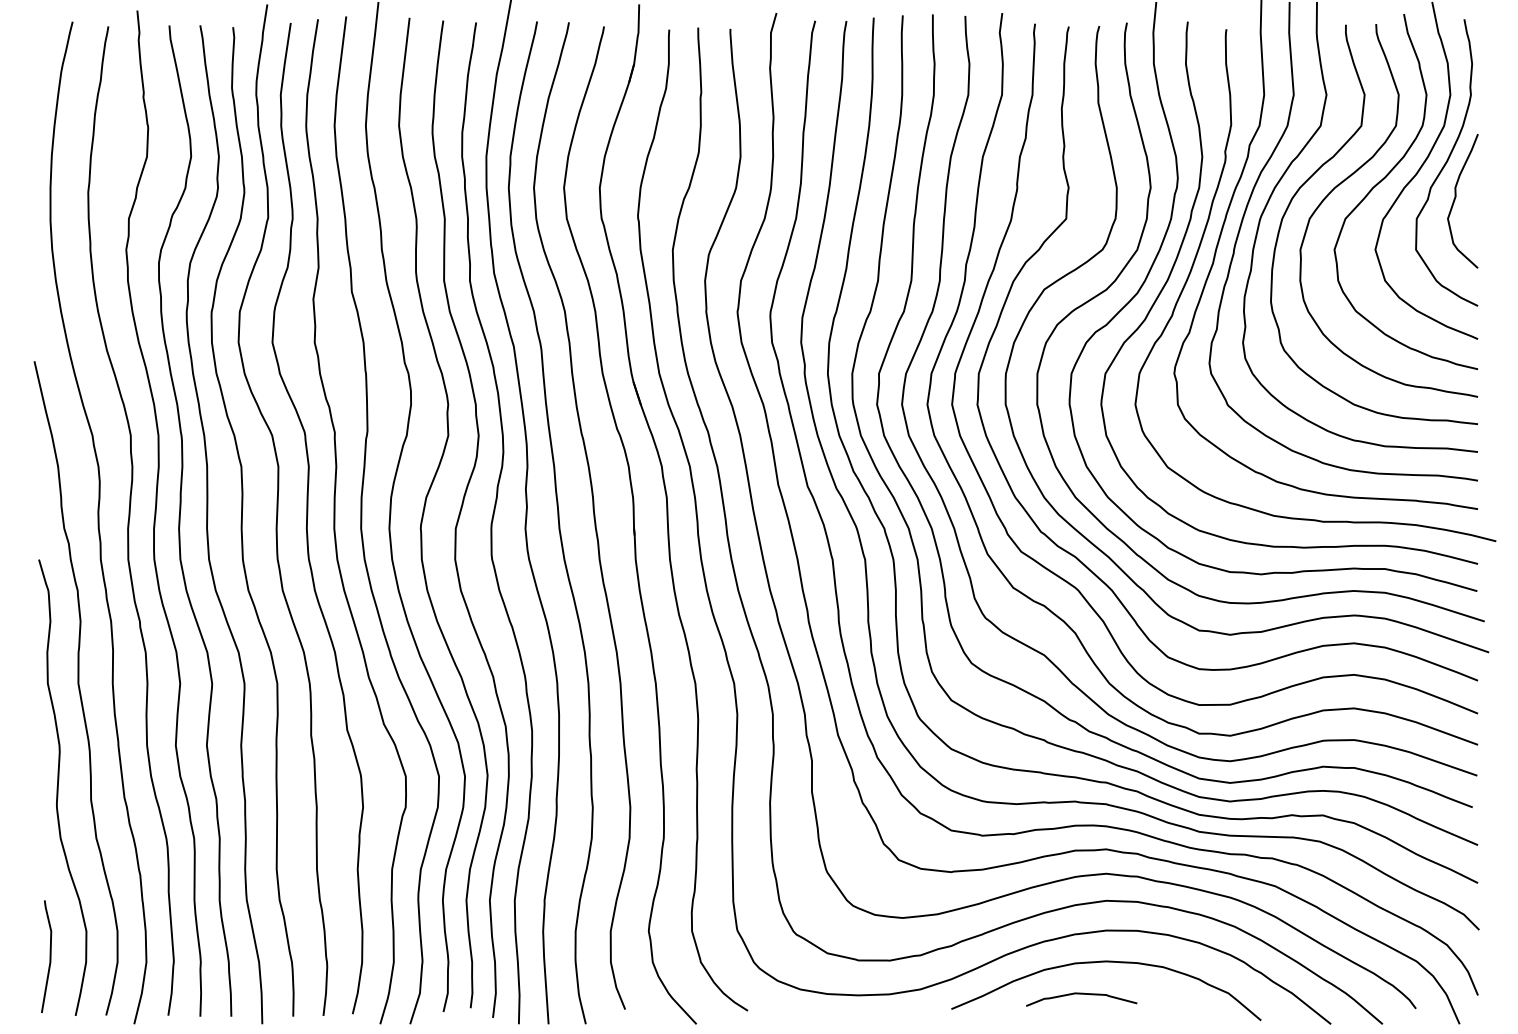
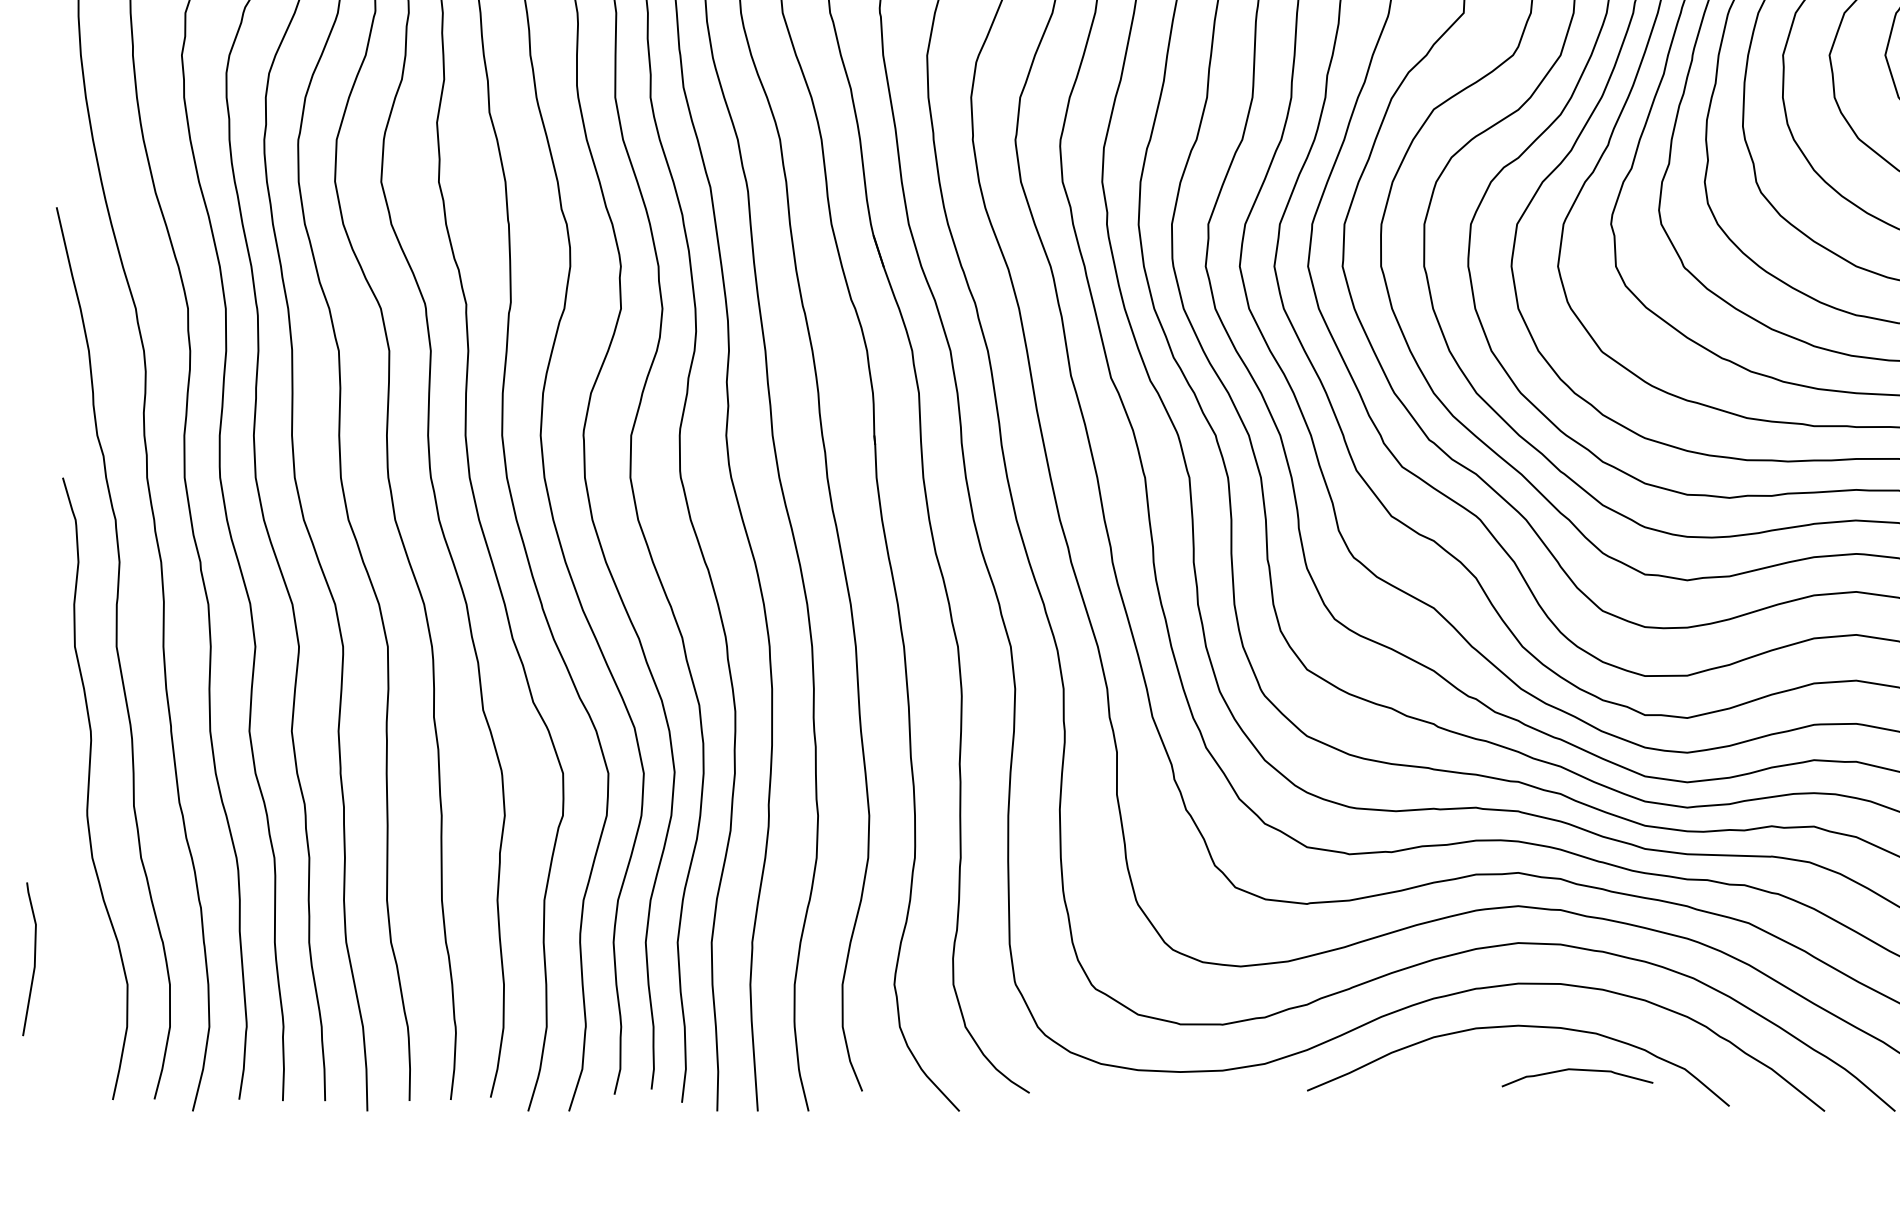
line: (49, 956) -> (33, 958), moved
curve: (1081, 994) -> (1577, 1070), moved

